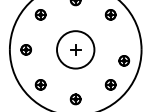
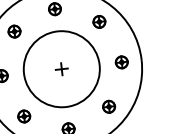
circle: (75, 49) -> (61, 68), size x1.67
part: (124, 60) -> (122, 61), moved

